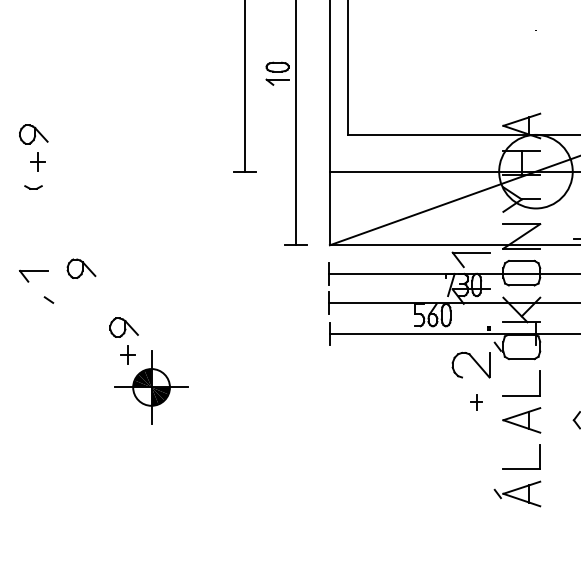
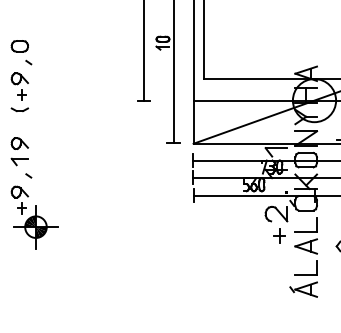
part: (36, 89) -> (21, 52), added
part: (33, 186) -> (19, 109), size x1.67
part: (80, 268) -> (19, 143), moved
part: (149, 370) -> (34, 217), moved
part: (476, 401) -> (279, 235), size x1.67

